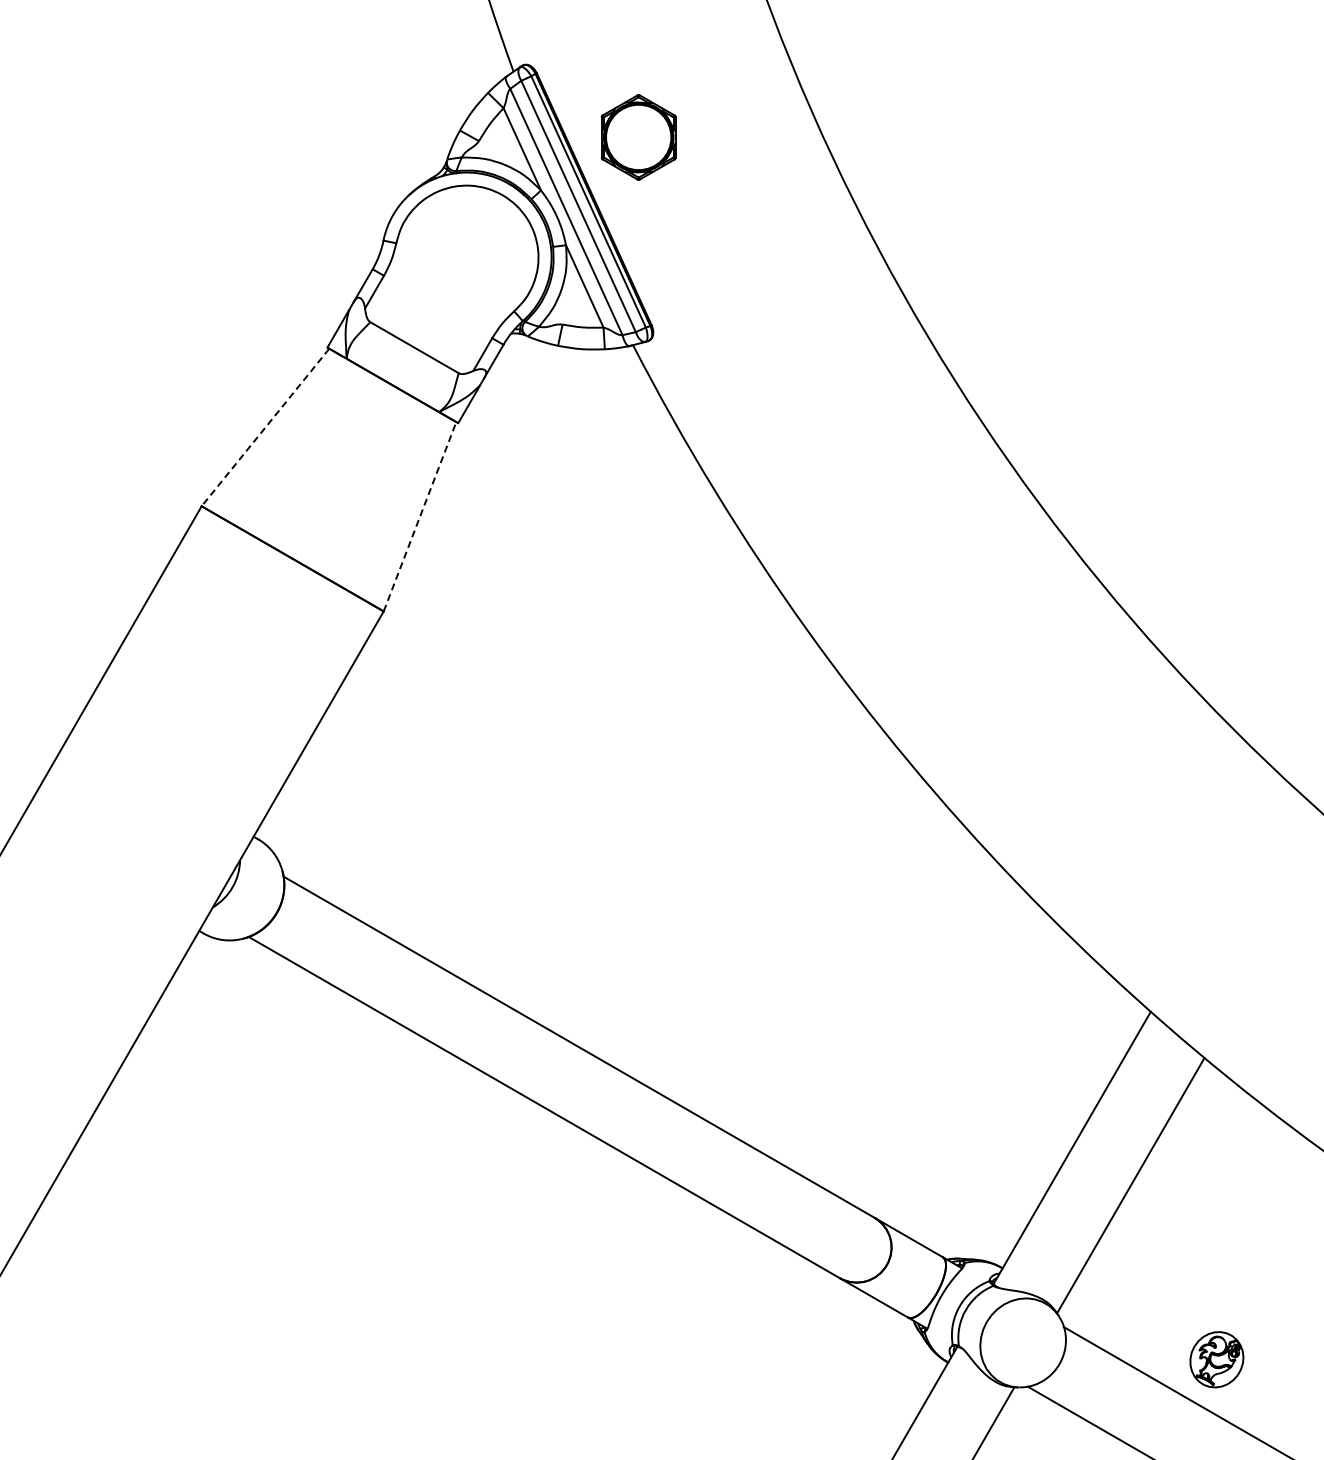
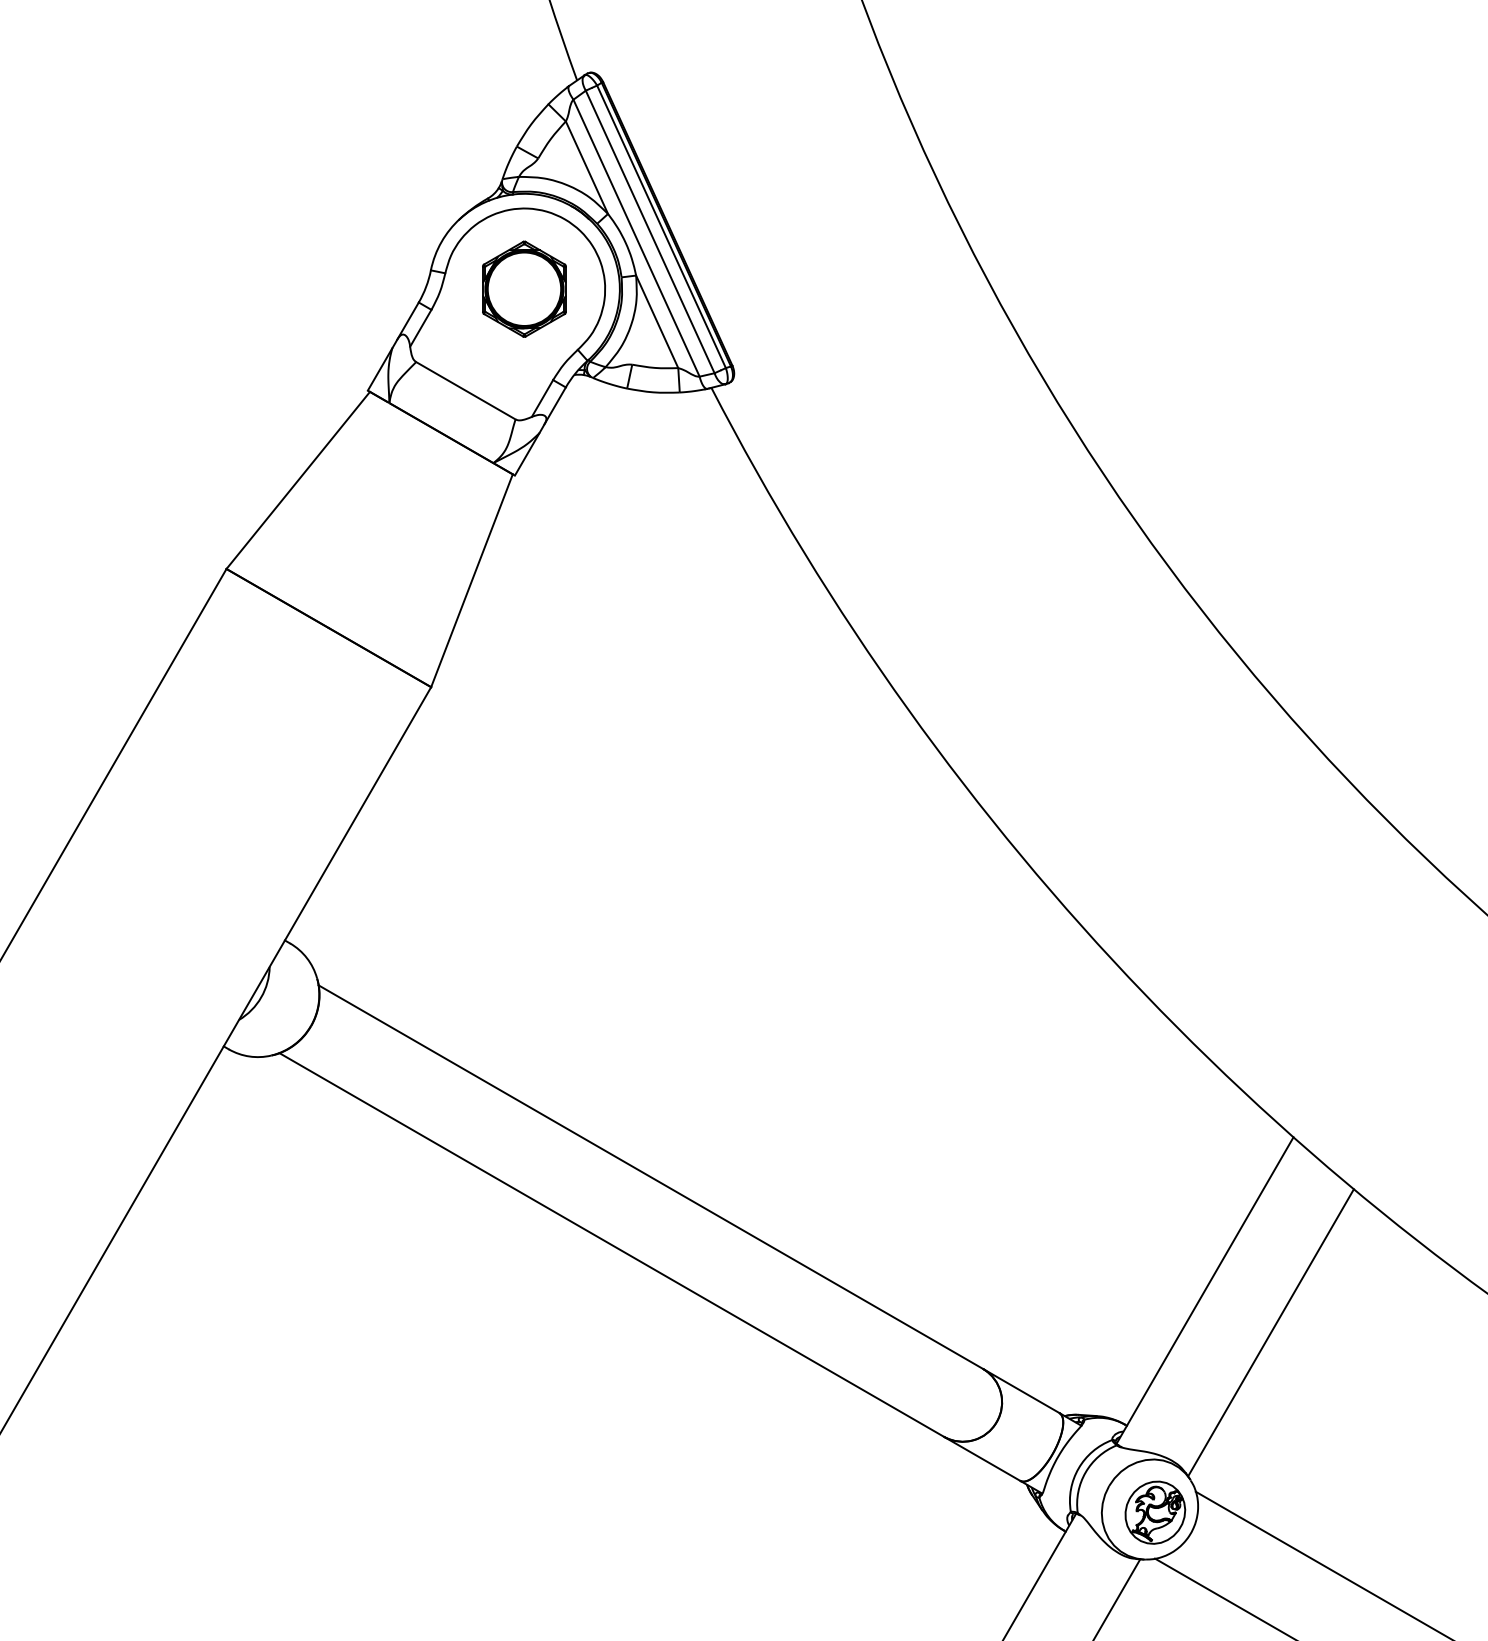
part: (638, 137) -> (524, 289), moved
line: (265, 427) -> (298, 480), dashed -> solid
line: (420, 516) -> (472, 580), dashed -> solid
part: (1216, 1359) -> (1154, 1512), moved

